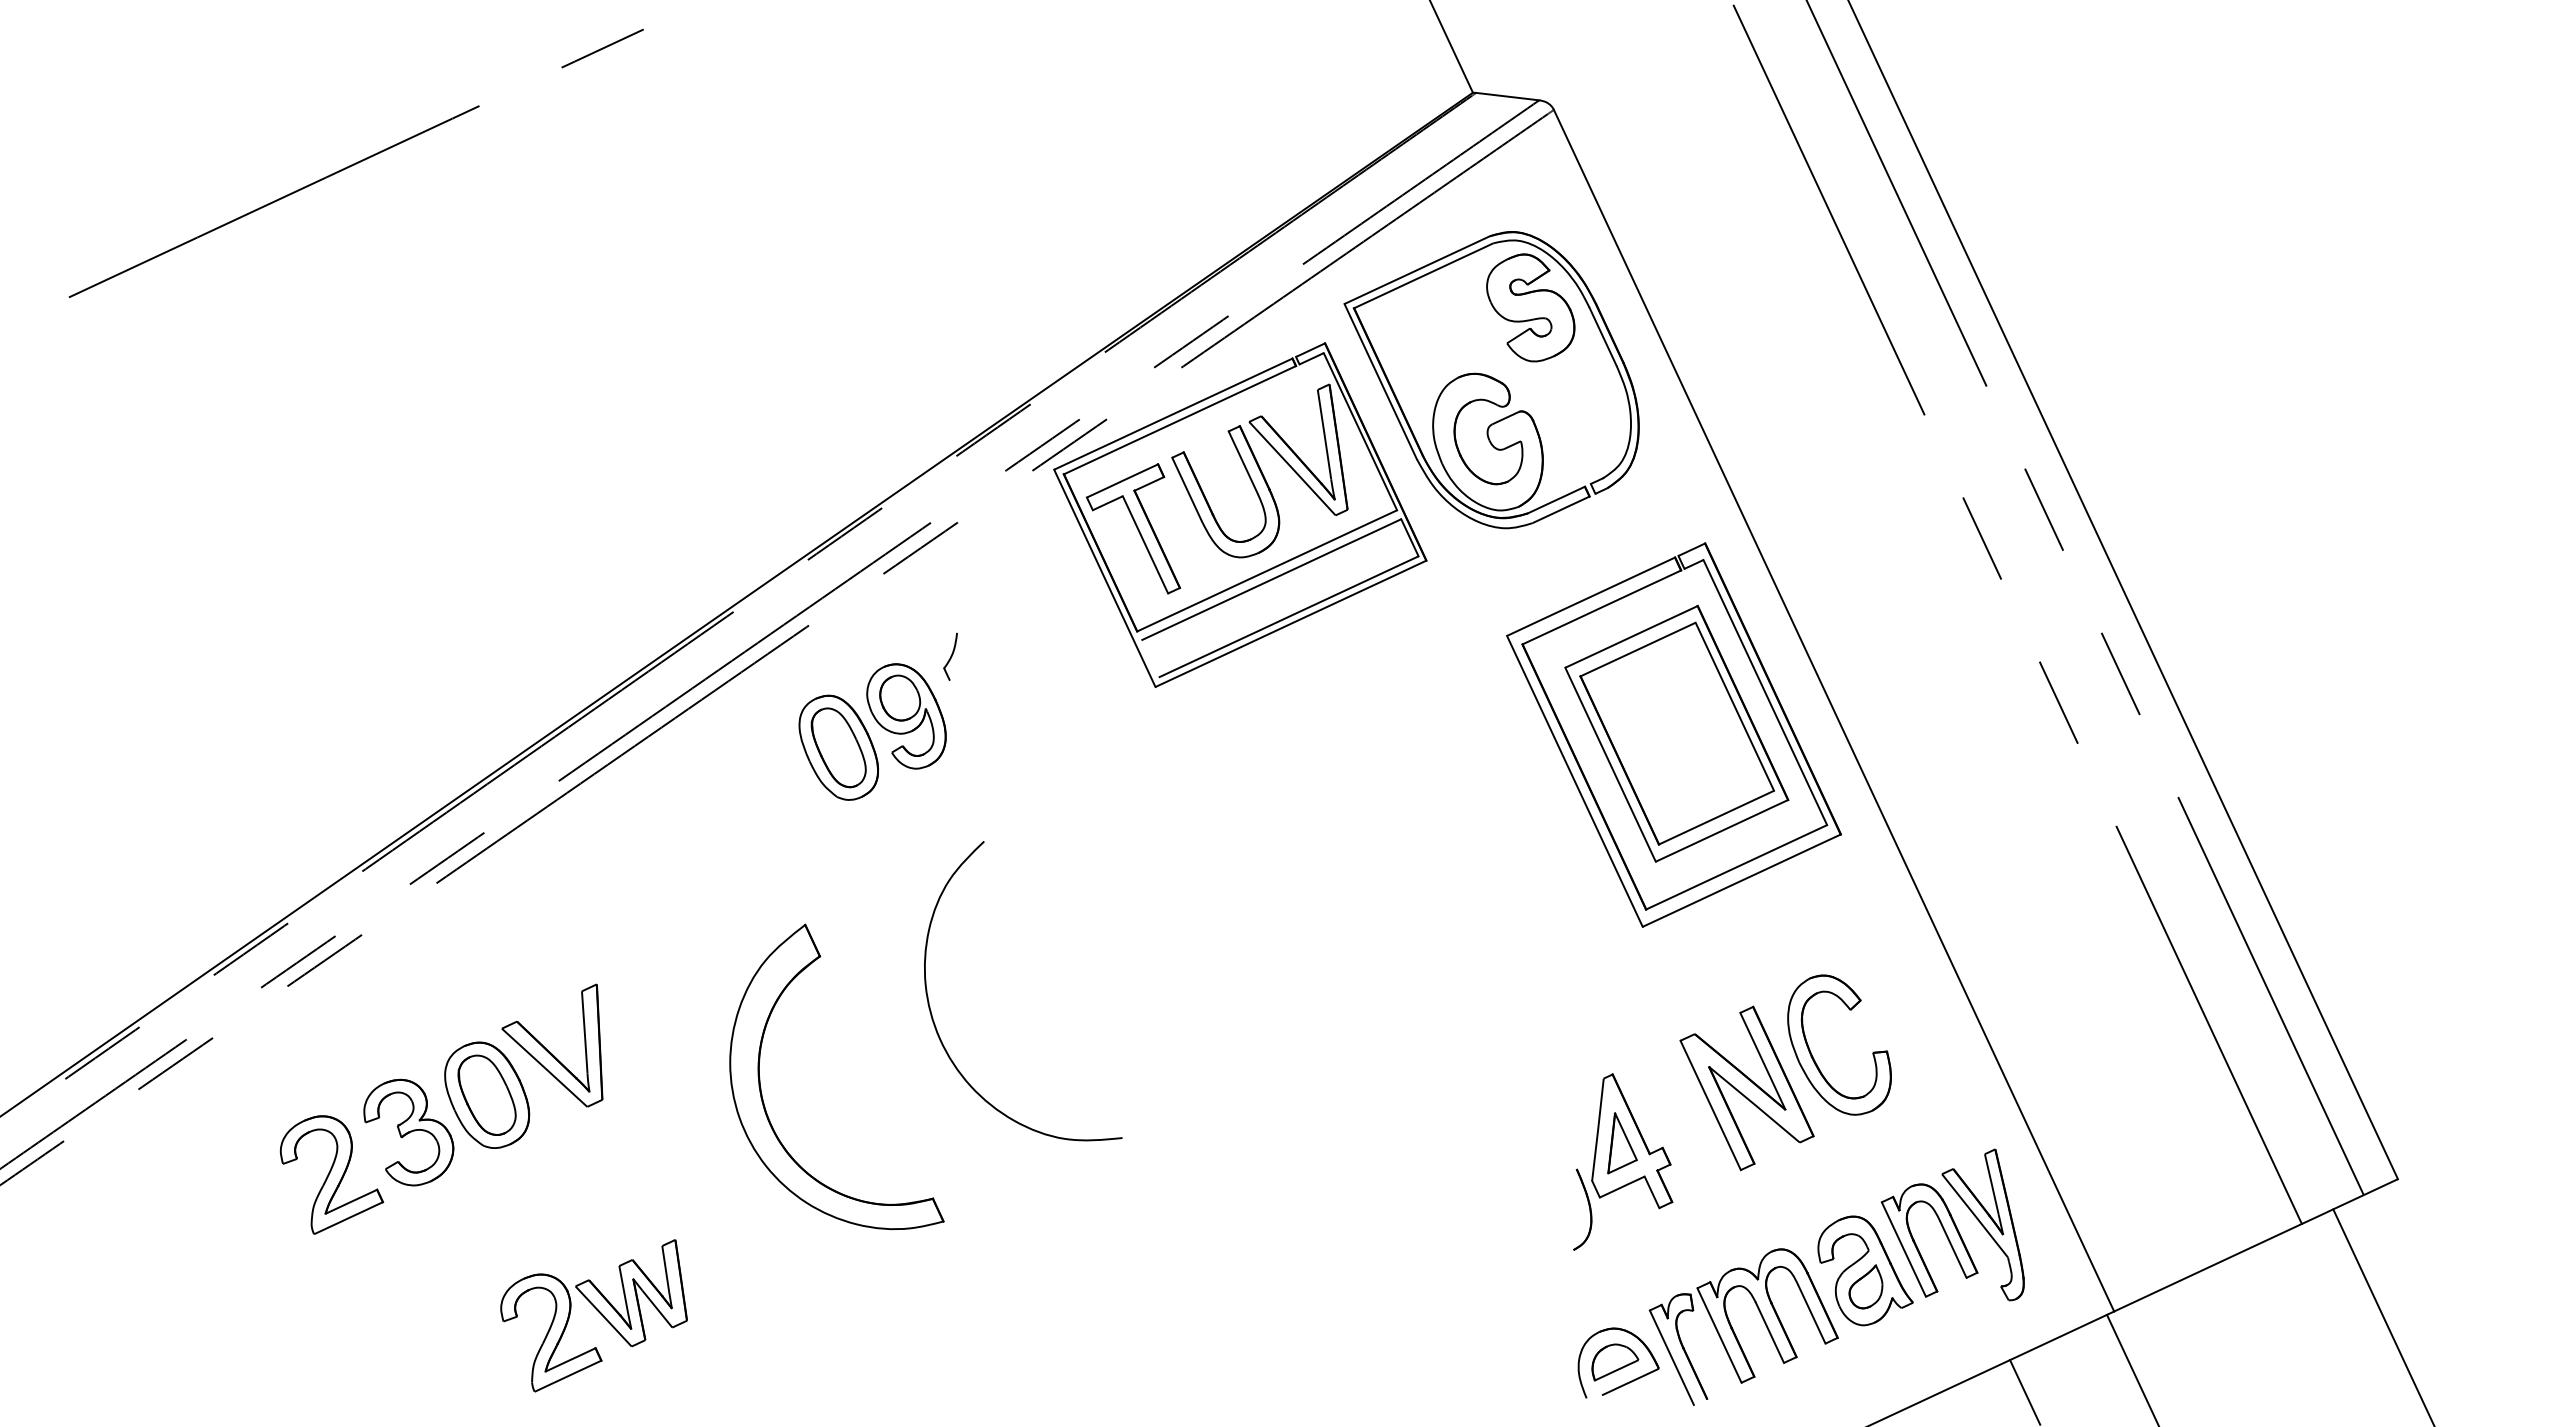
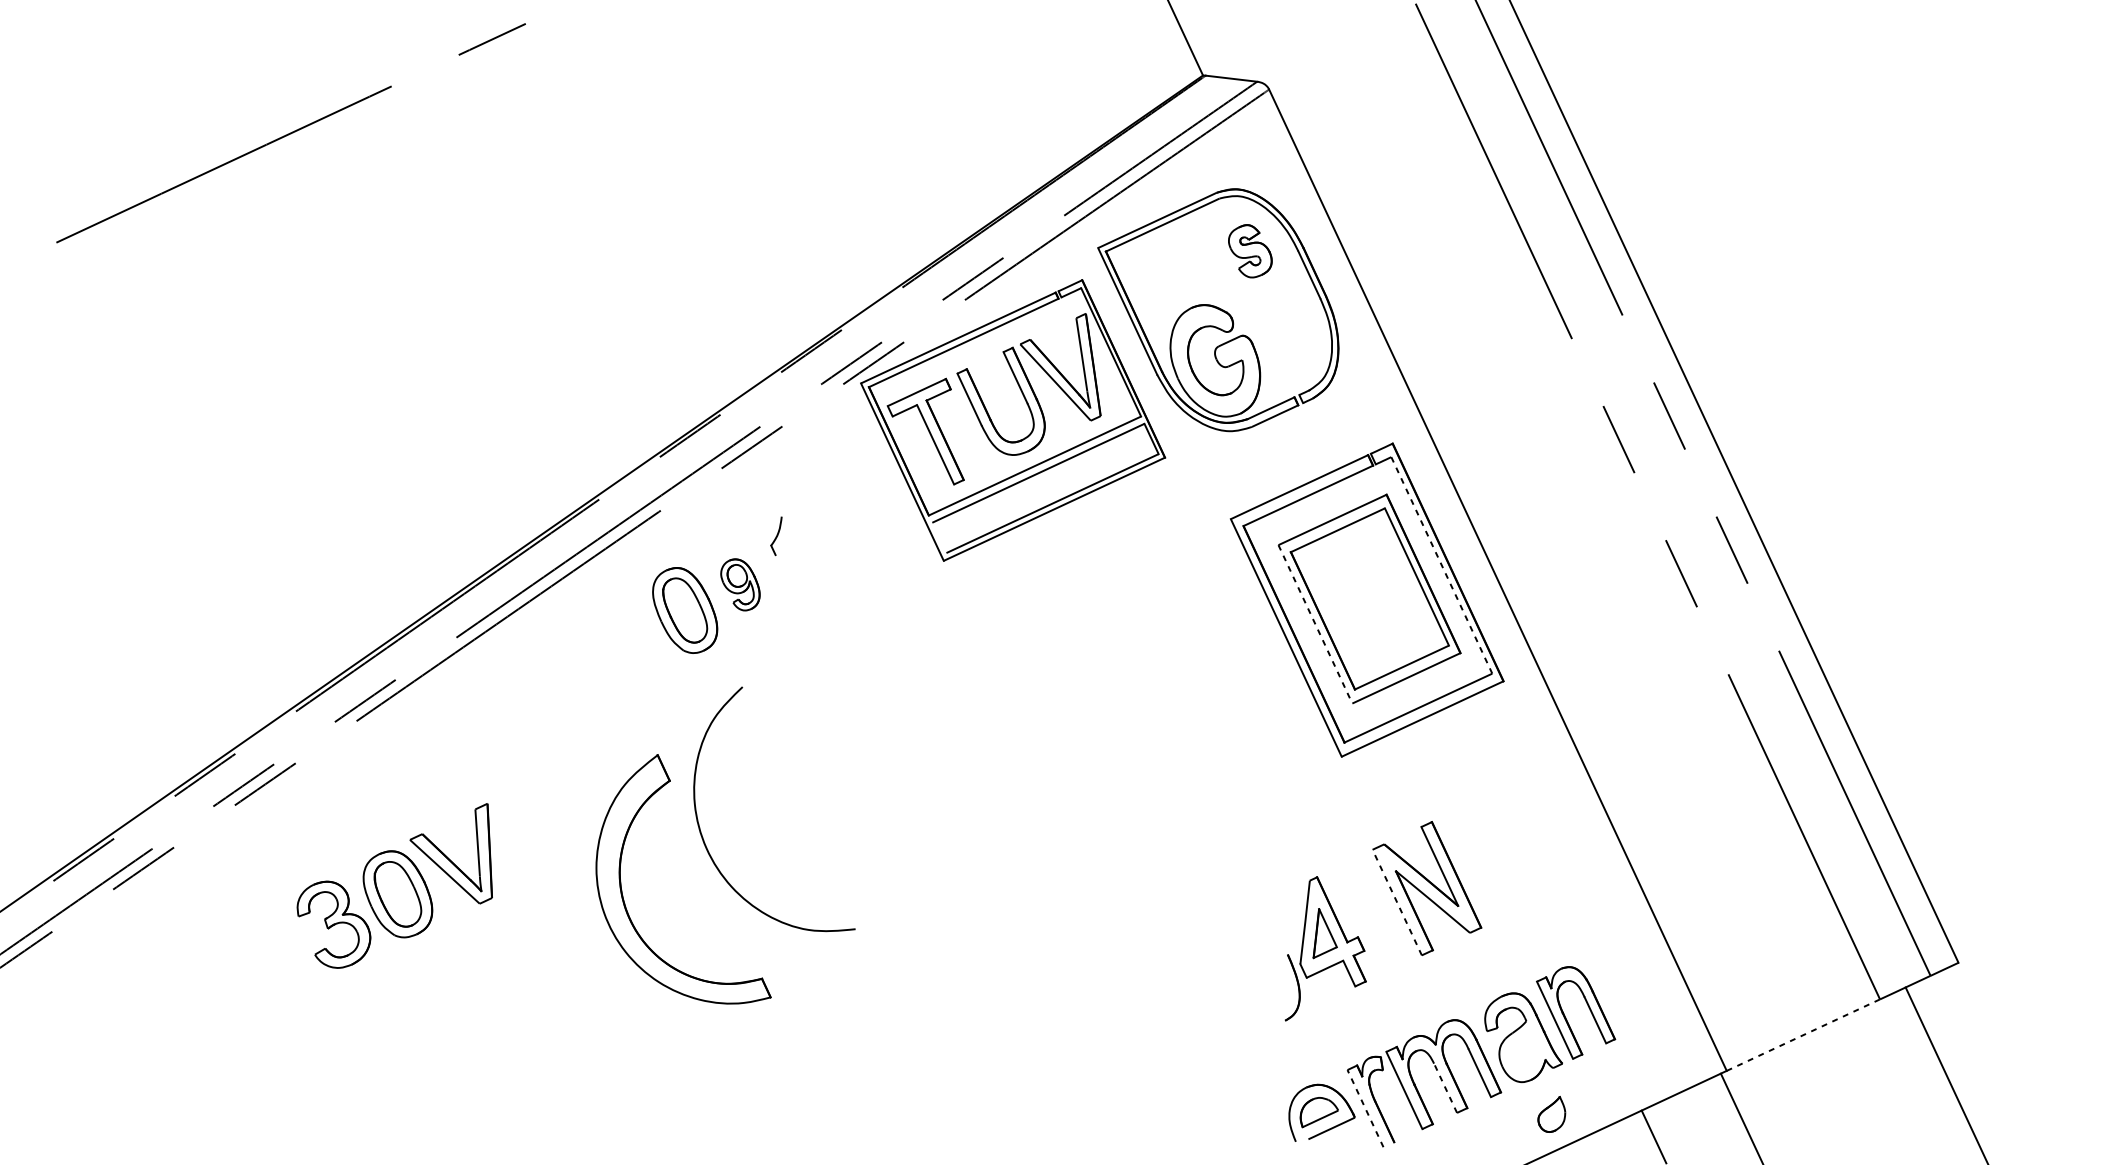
part: (1530, 307) -> (1250, 250), size x0.6
line: (1765, 693) -> (1441, 566), solid -> dashed
part: (906, 716) -> (740, 584), size x0.6
line: (1610, 765) -> (1315, 624), solid -> dashed
curve: (936, 1026) -> (703, 838), moved
part: (1813, 1056) -> (1481, 862), removed
line: (1710, 1104) -> (1397, 901), solid -> dashed
part: (331, 1174) -> (270, 958), removed
part: (1982, 1224) -> (1619, 999), removed
line: (2208, 1267) -> (1803, 1034), solid -> dashed
part: (1865, 1286) -> (1551, 1114), moved
part: (593, 1315) -> (484, 1074), removed
line: (1769, 1332) -> (1445, 1088), solid -> dashed
line: (1671, 1357) -> (1365, 1108), solid -> dashed

